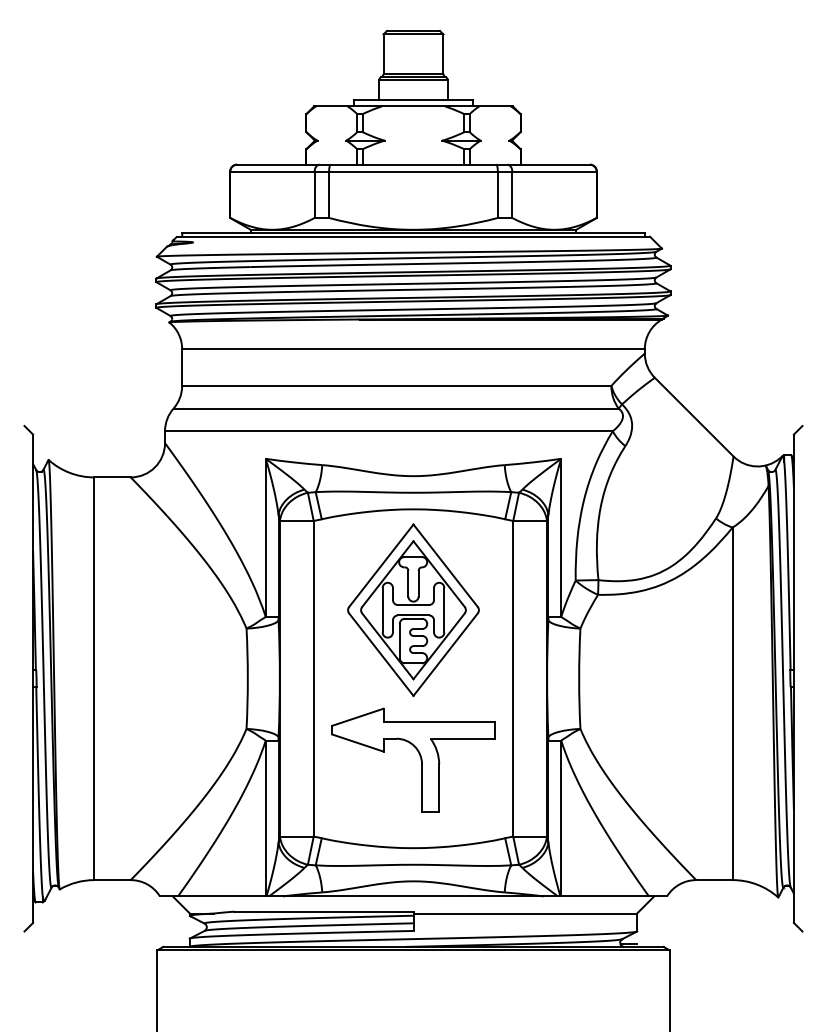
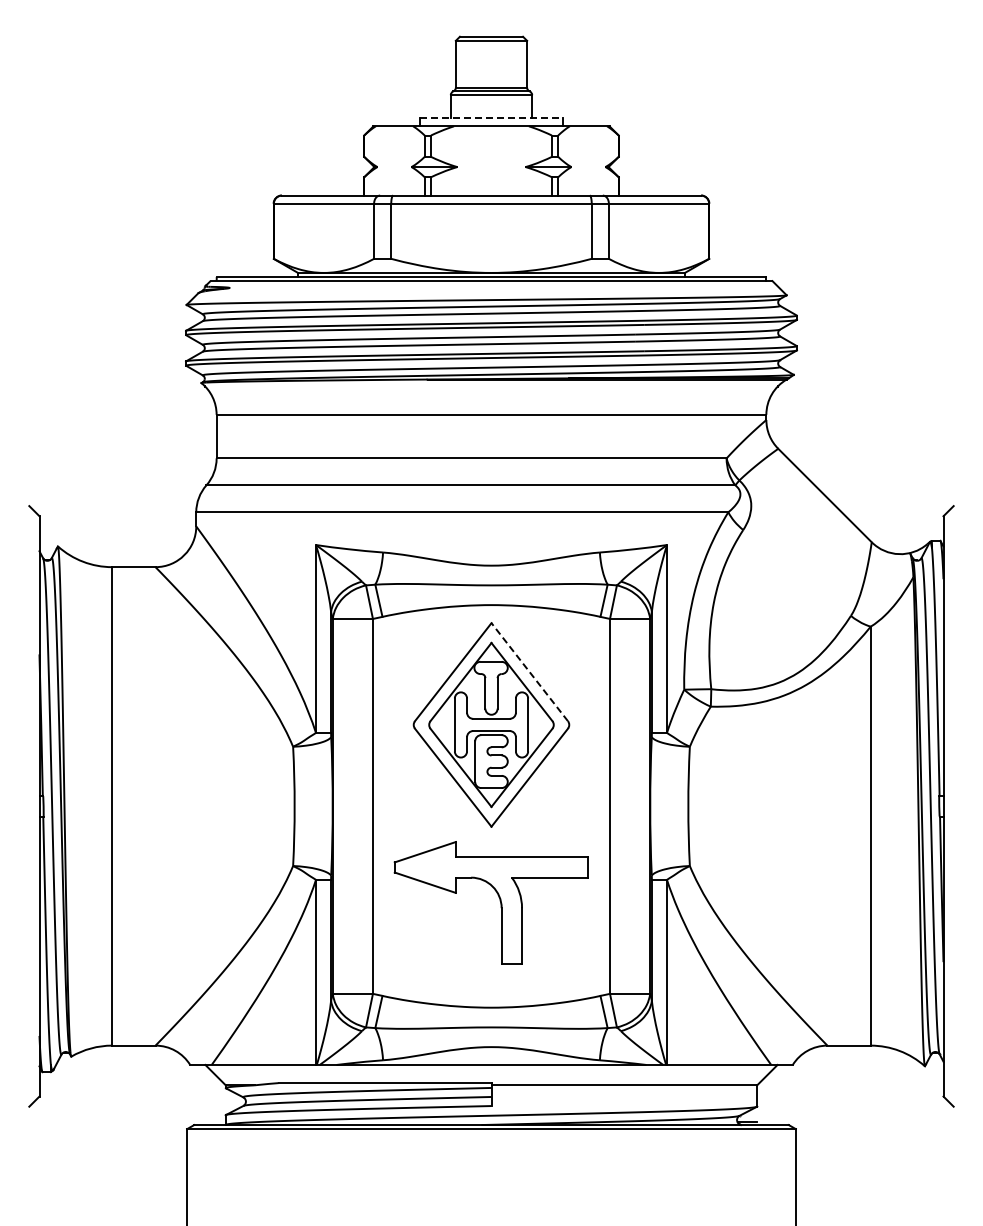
line: (414, 99) -> (492, 118), solid -> dashed
line: (445, 565) -> (529, 671), solid -> dashed

